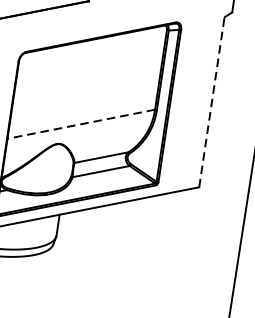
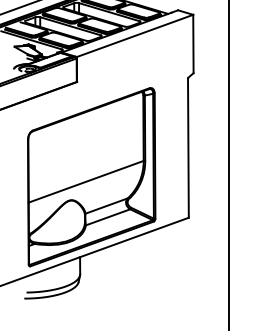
line: (211, 103) -> (188, 148), dashed -> solid
line: (80, 123) -> (85, 181), dashed -> solid

